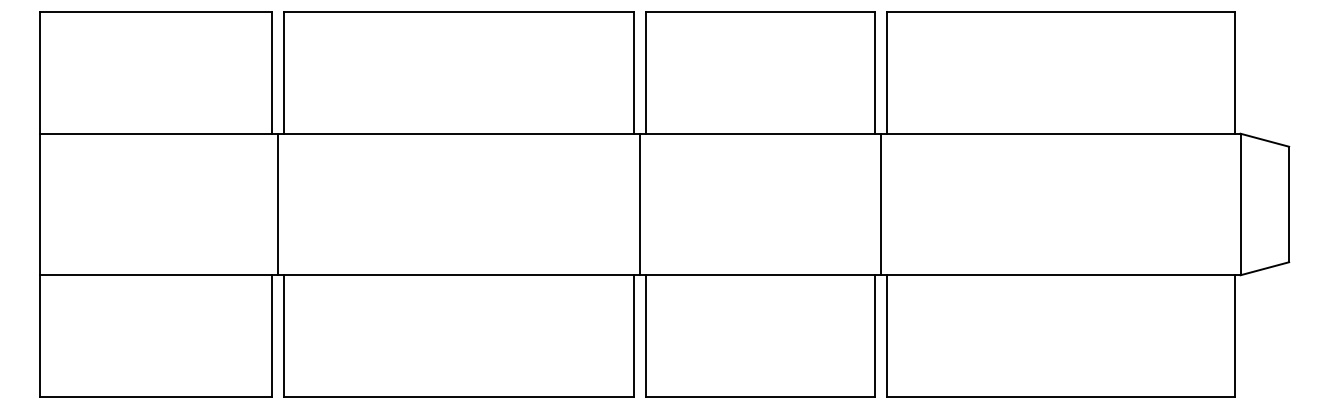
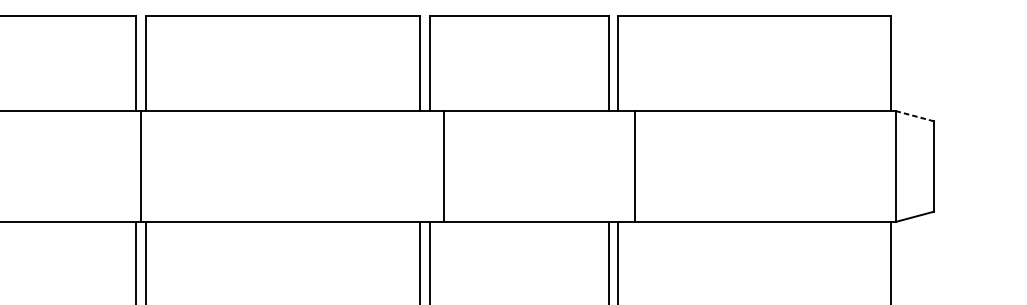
line: (1265, 140) -> (915, 116), solid -> dashed
line: (640, 204) -> (444, 166), moved
line: (880, 204) -> (635, 166), moved

